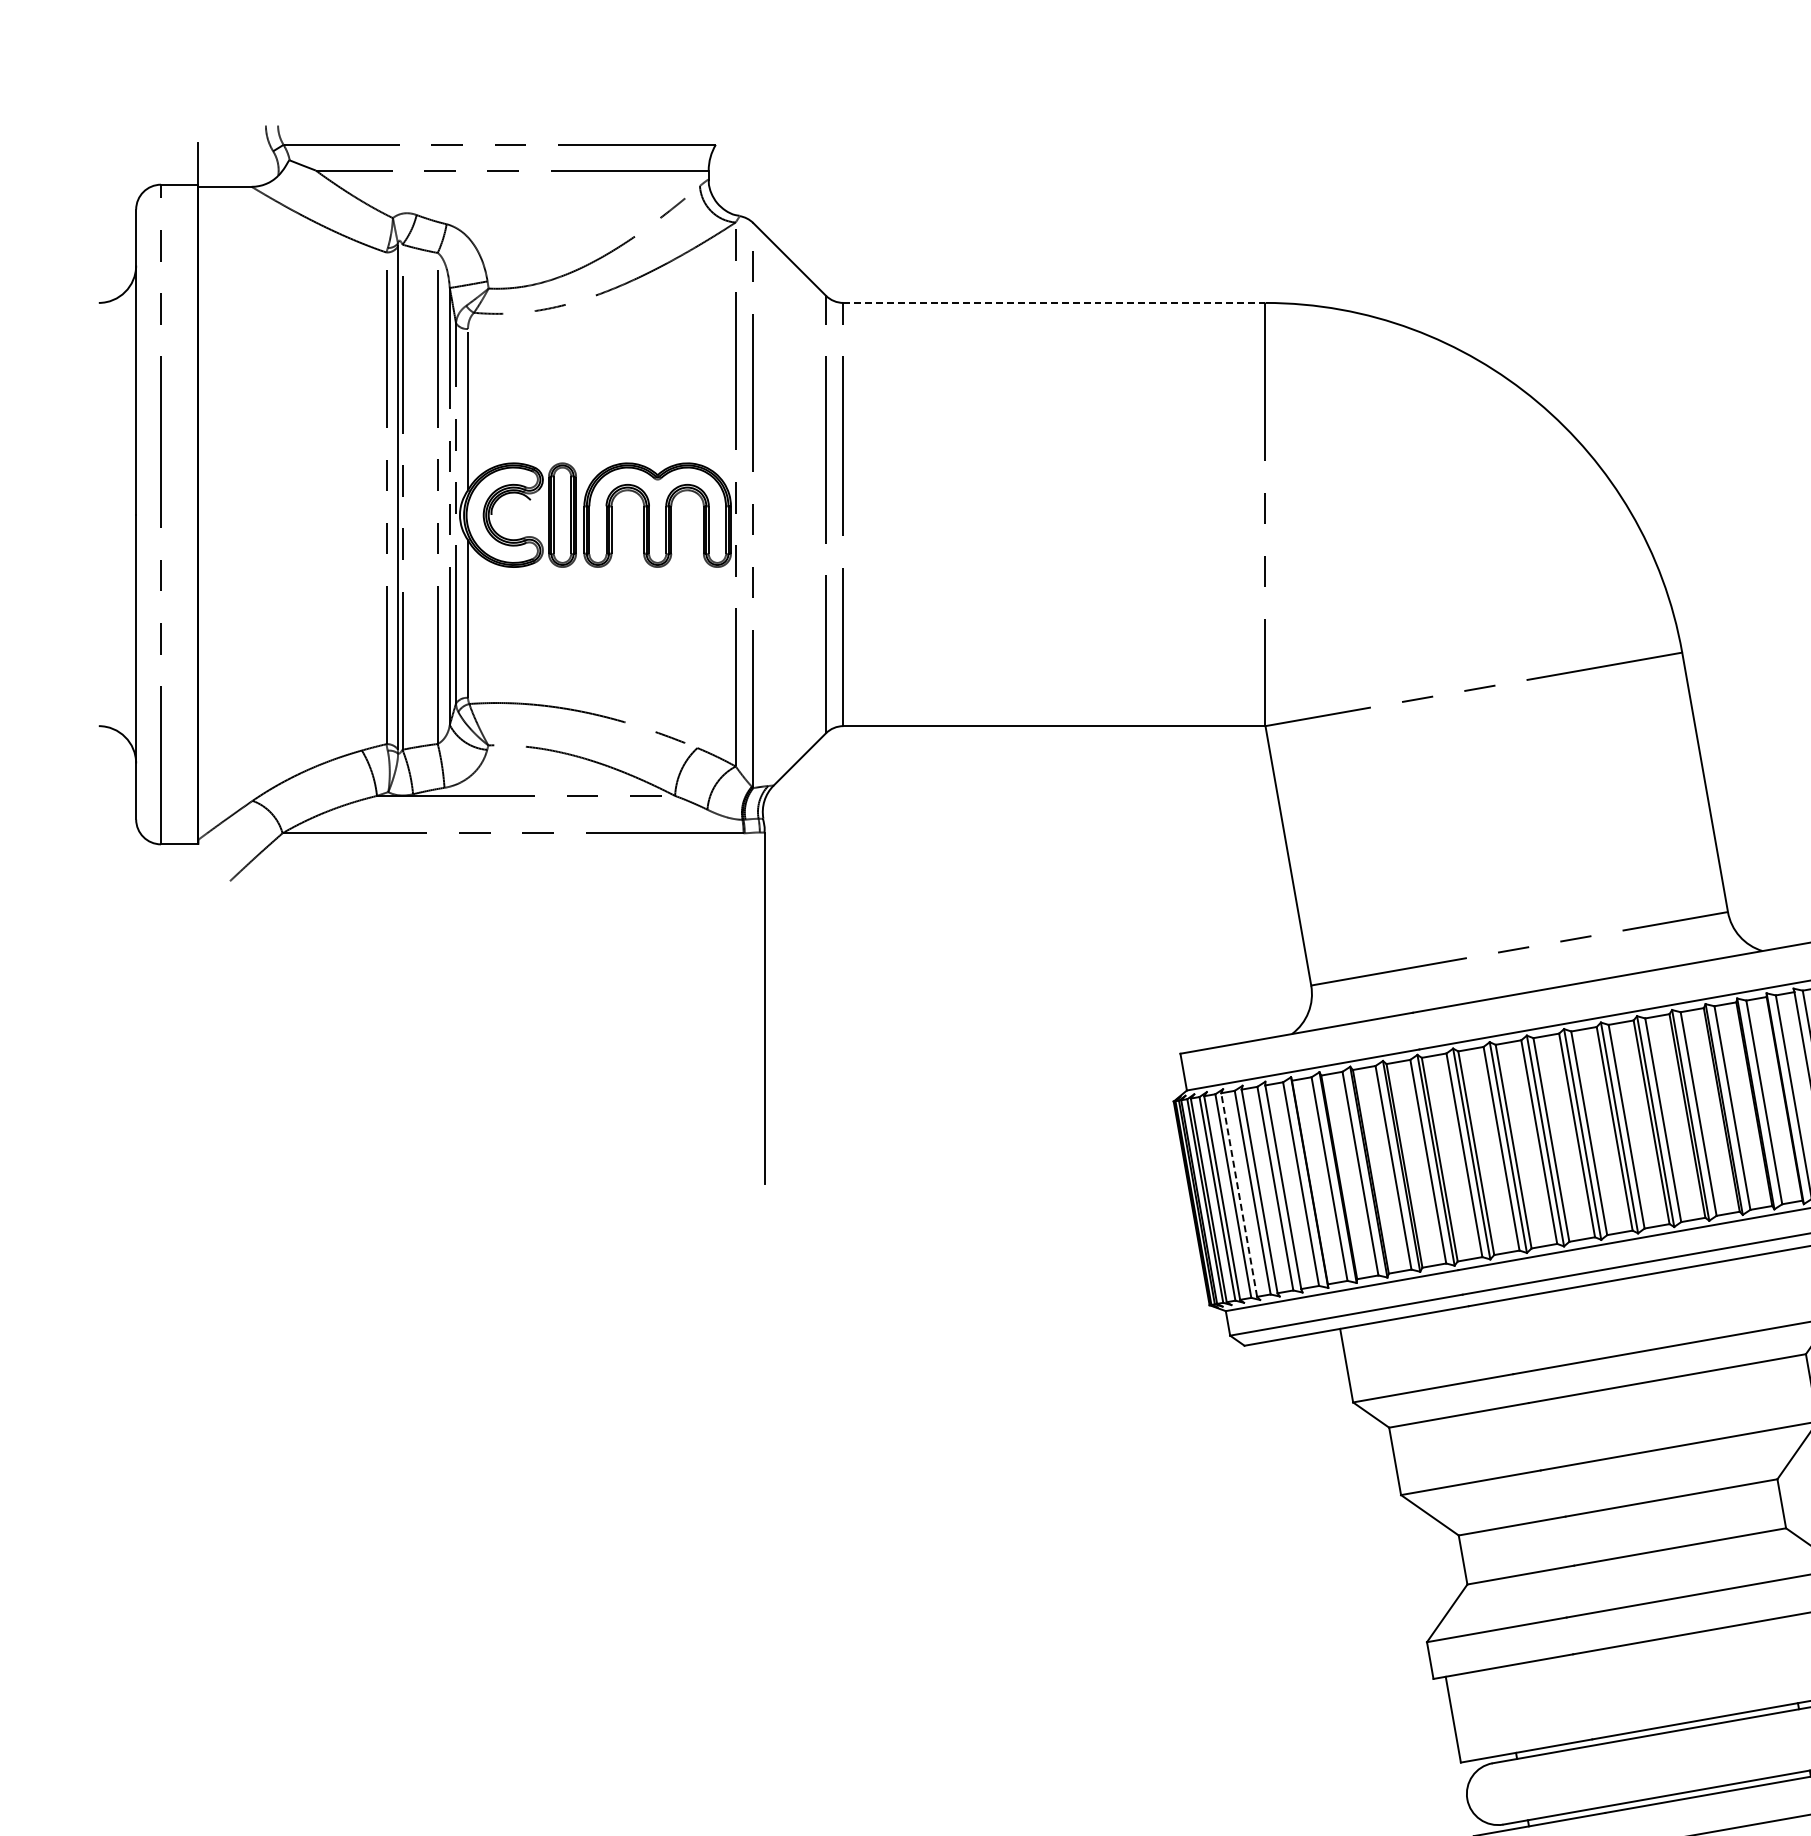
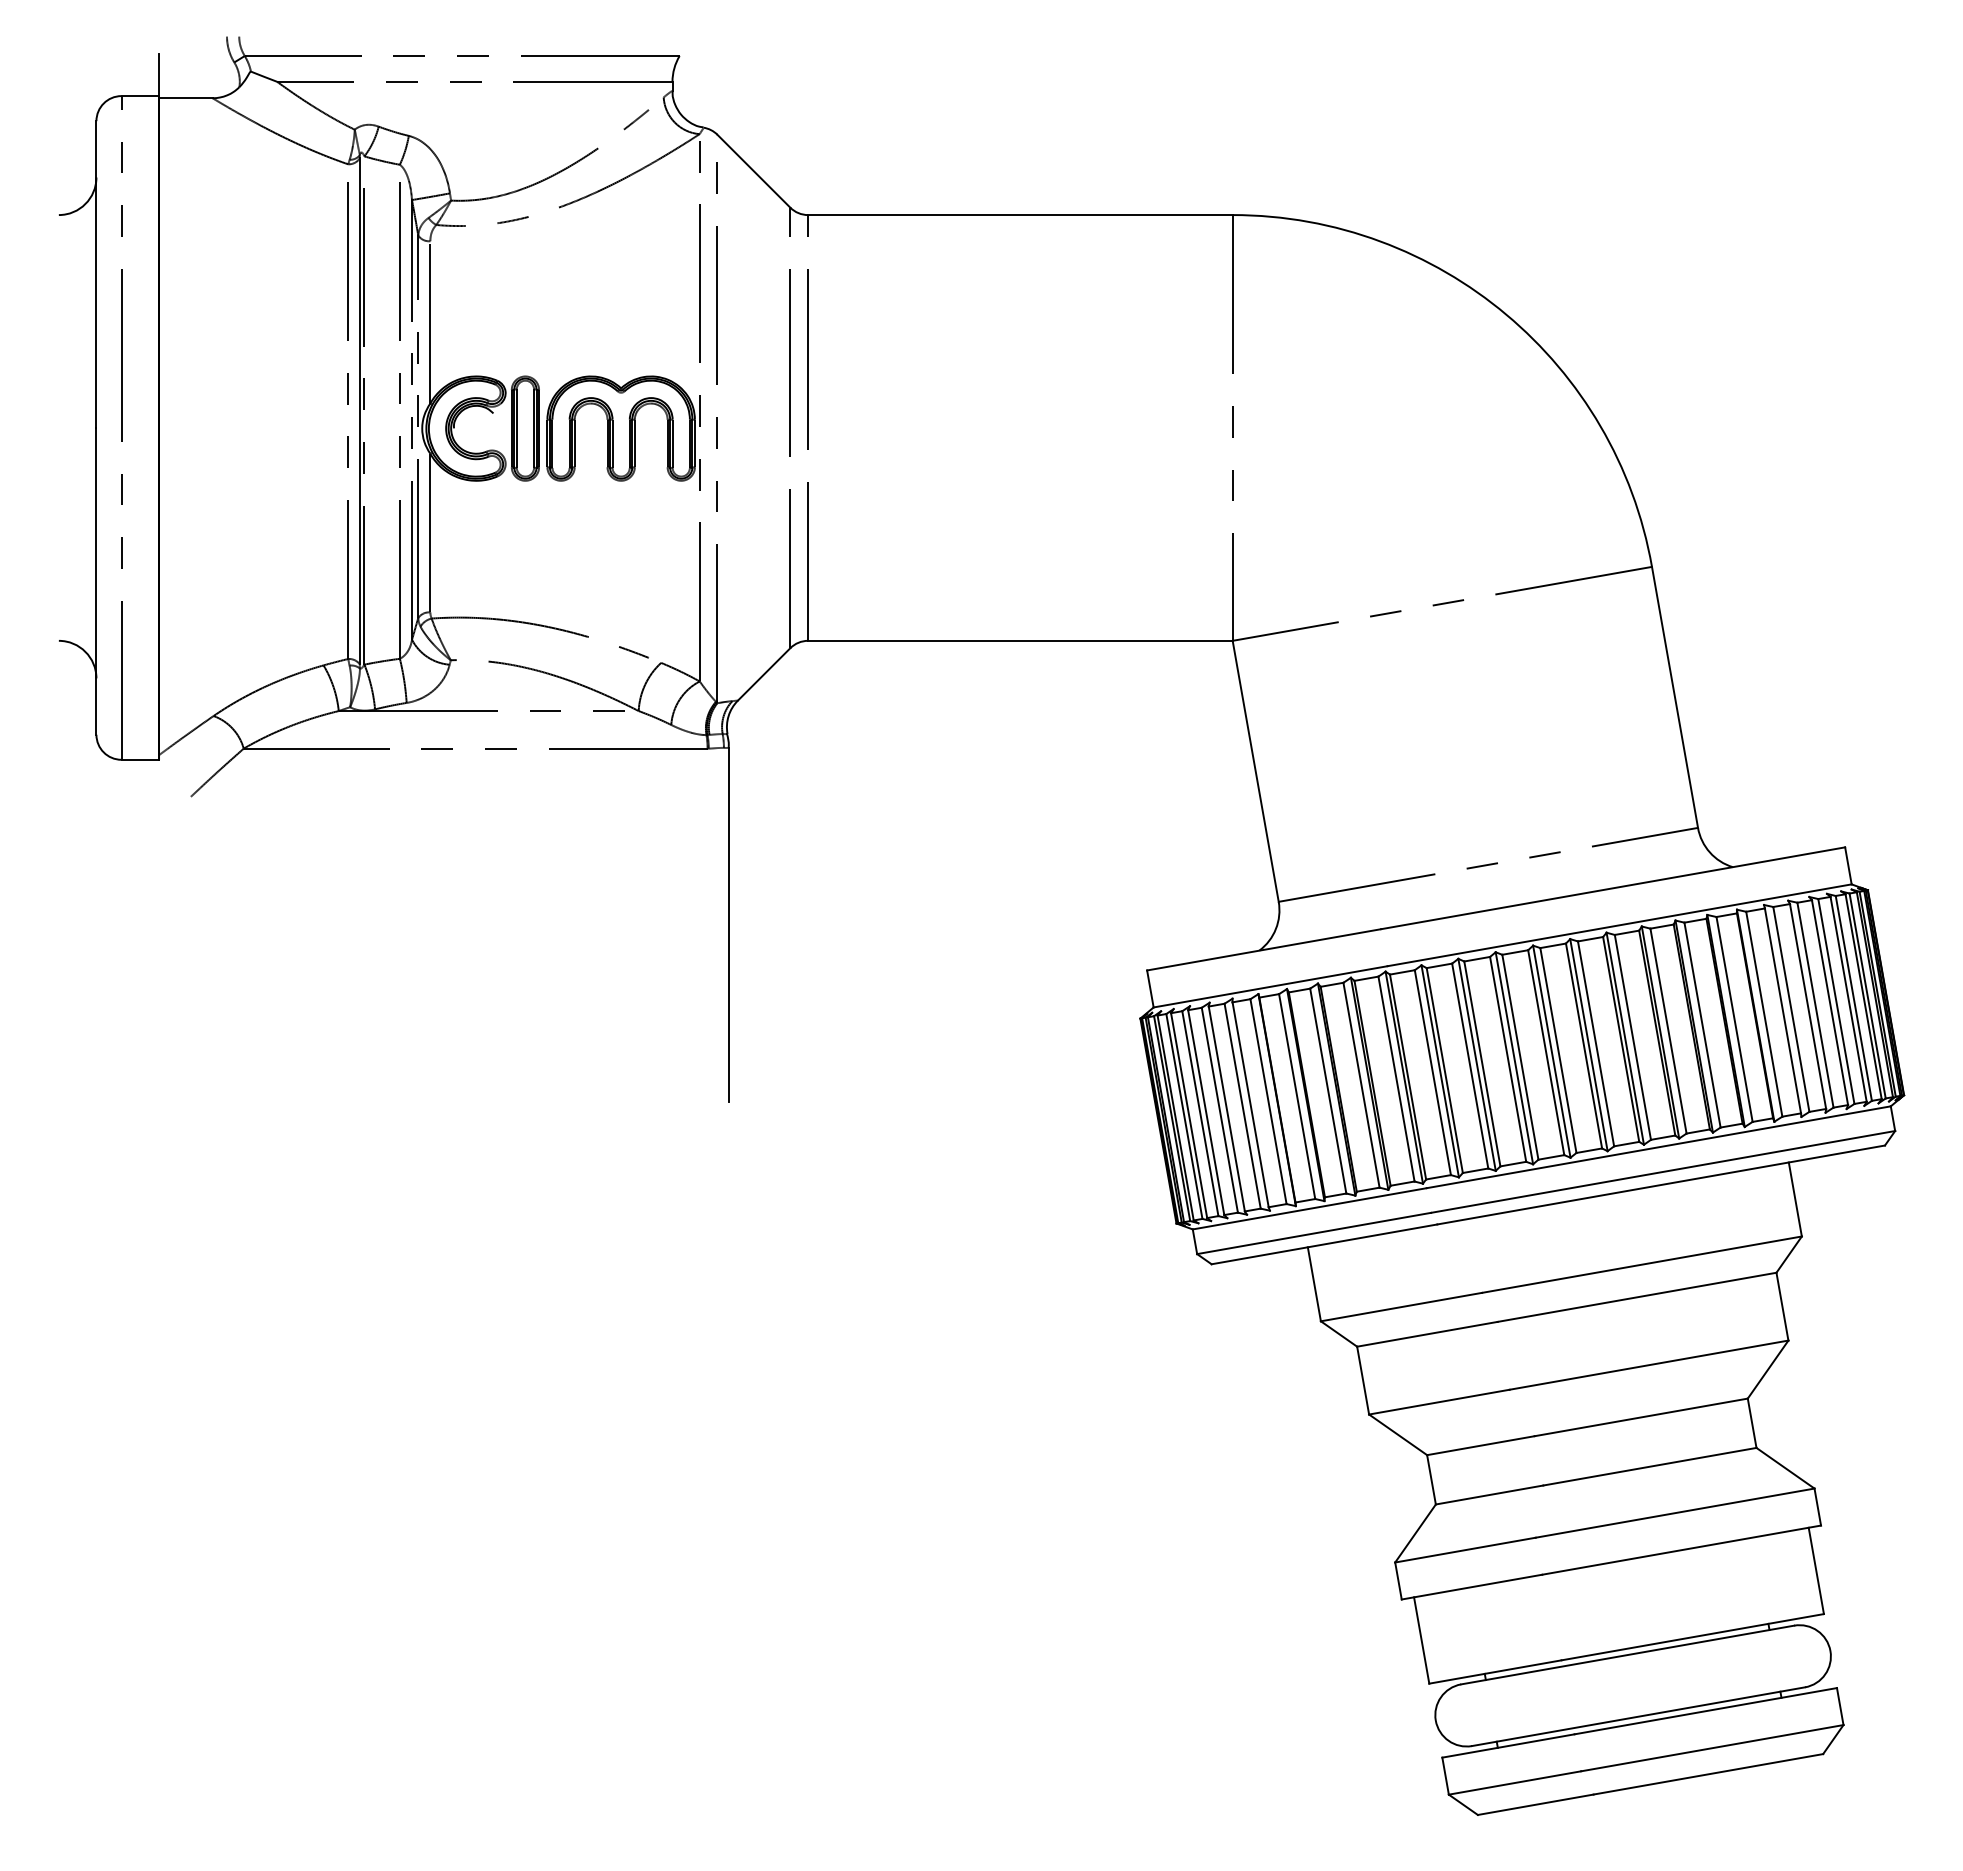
line: (1053, 303) -> (1019, 215), dashed -> solid
line: (1239, 1194) -> (1206, 1112), dashed -> solid

